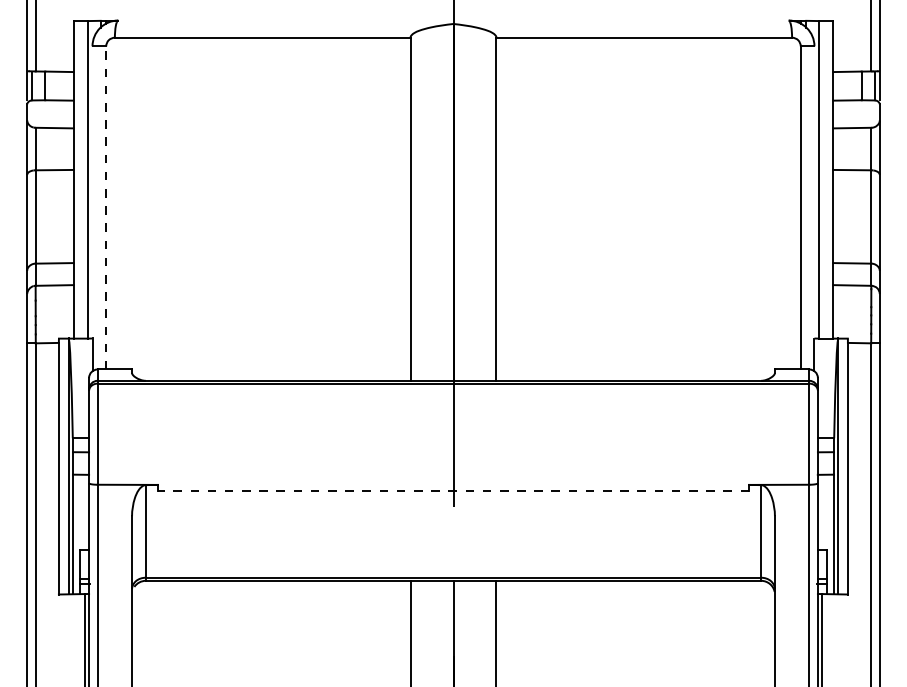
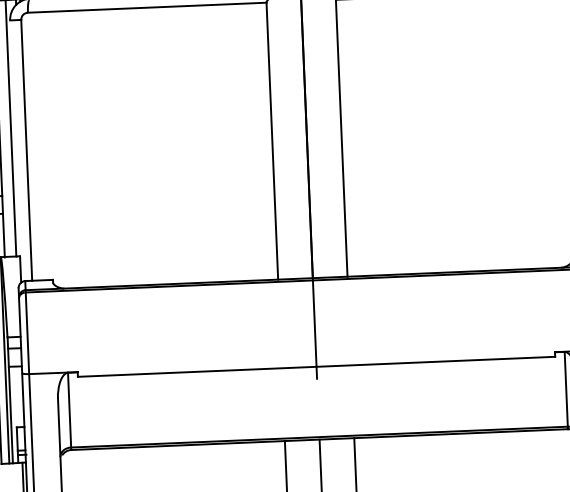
line: (106, 207) -> (26, 150), dashed -> solid
line: (453, 490) -> (316, 366), dashed -> solid

